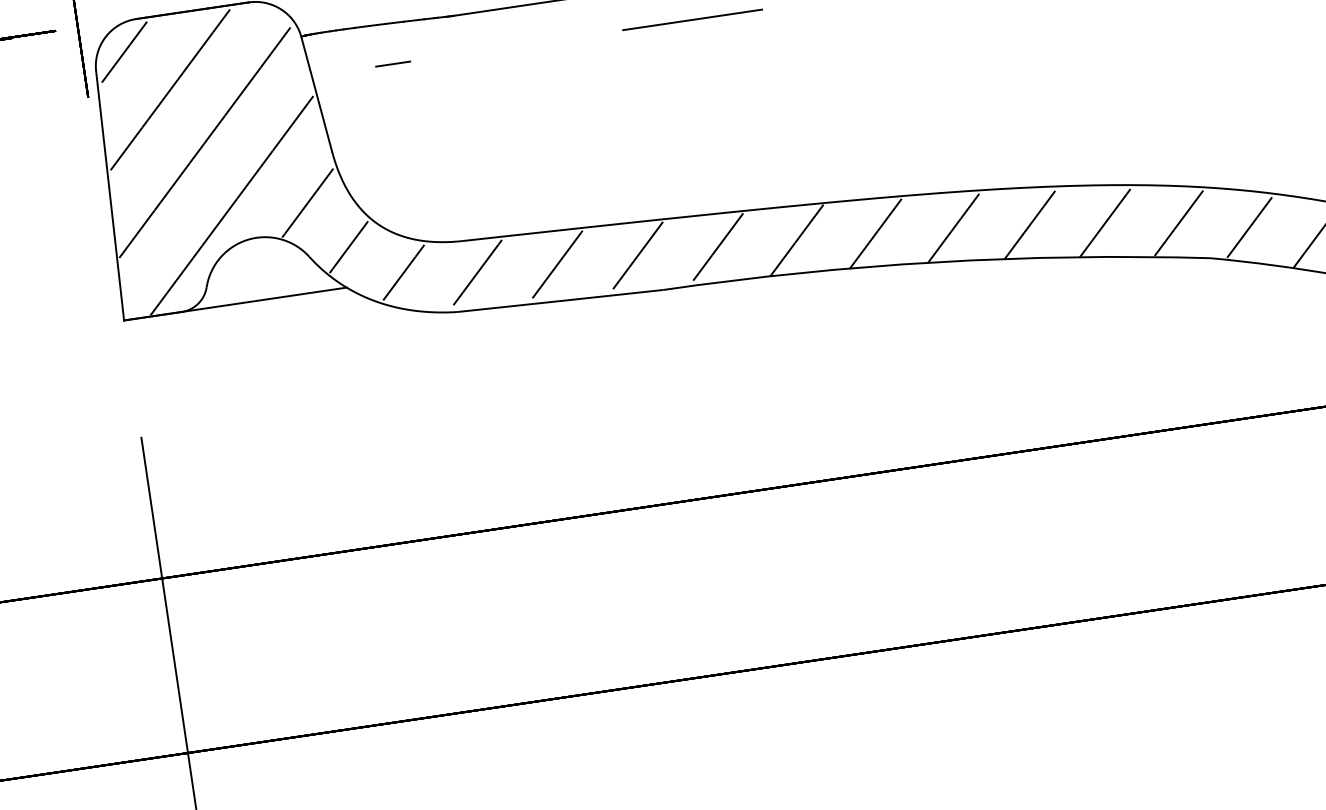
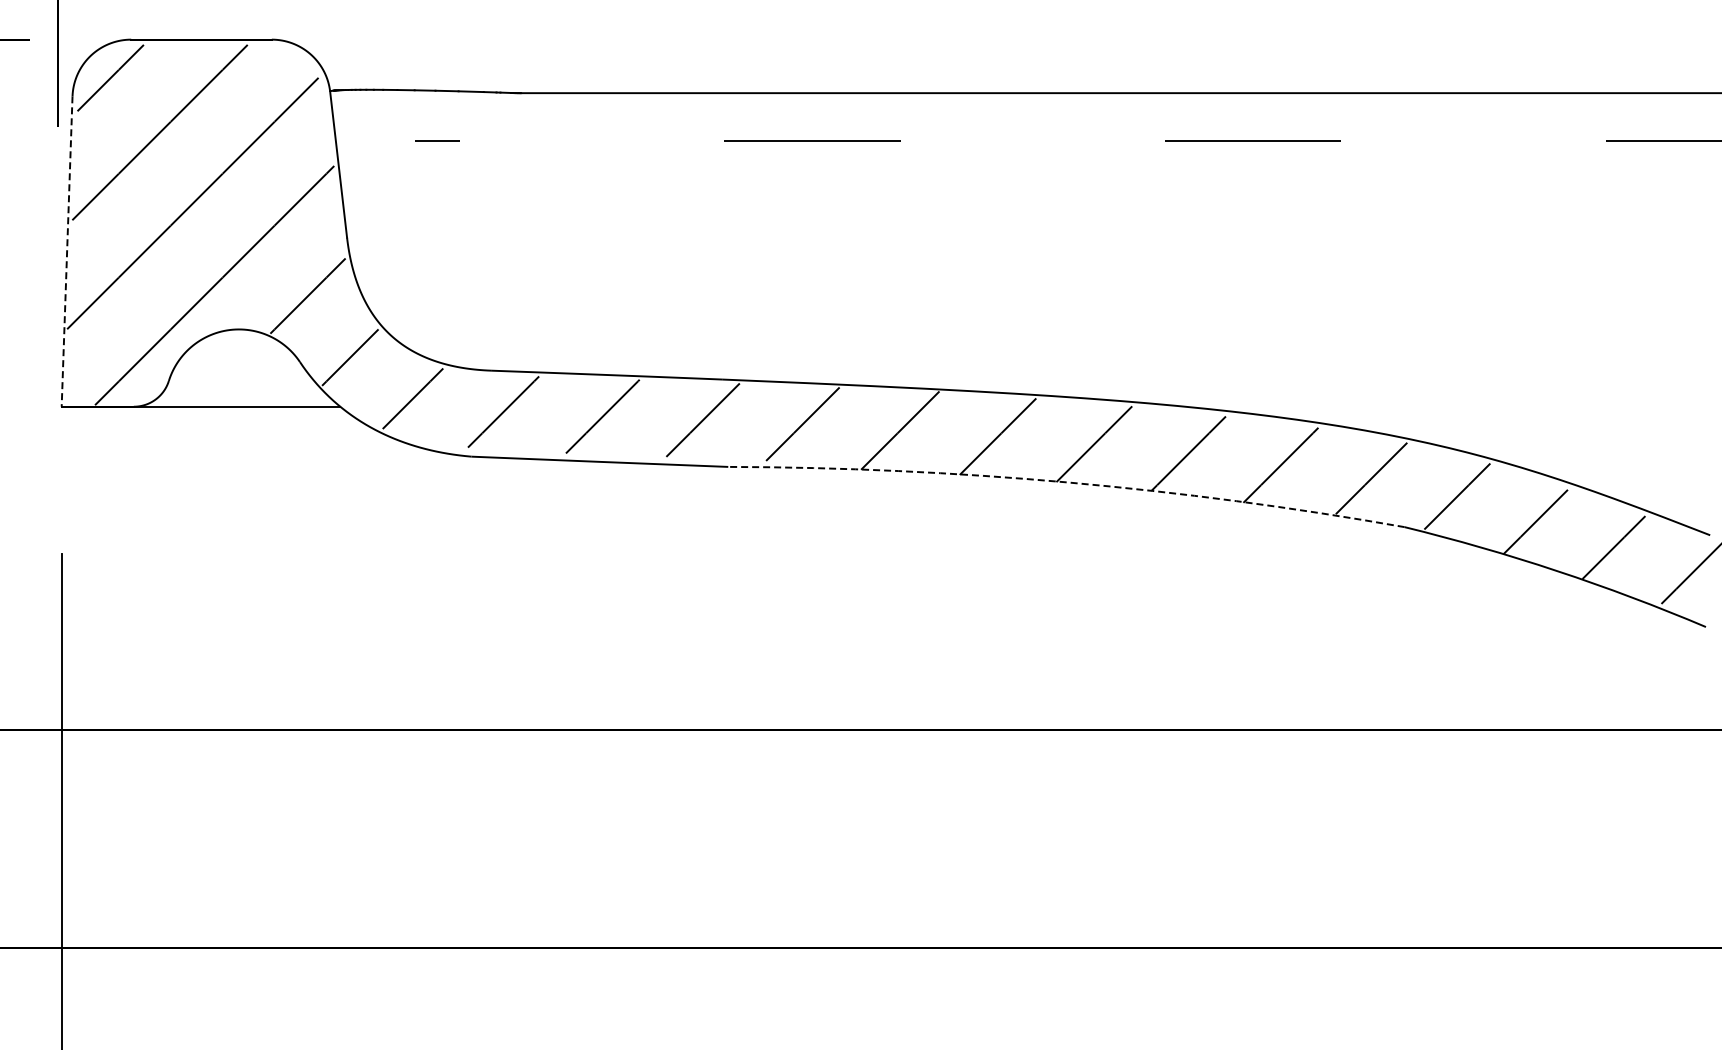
line: (110, 196) -> (67, 252), solid -> dashed
arc: (936, 262) -> (1067, 482), solid -> dashed

